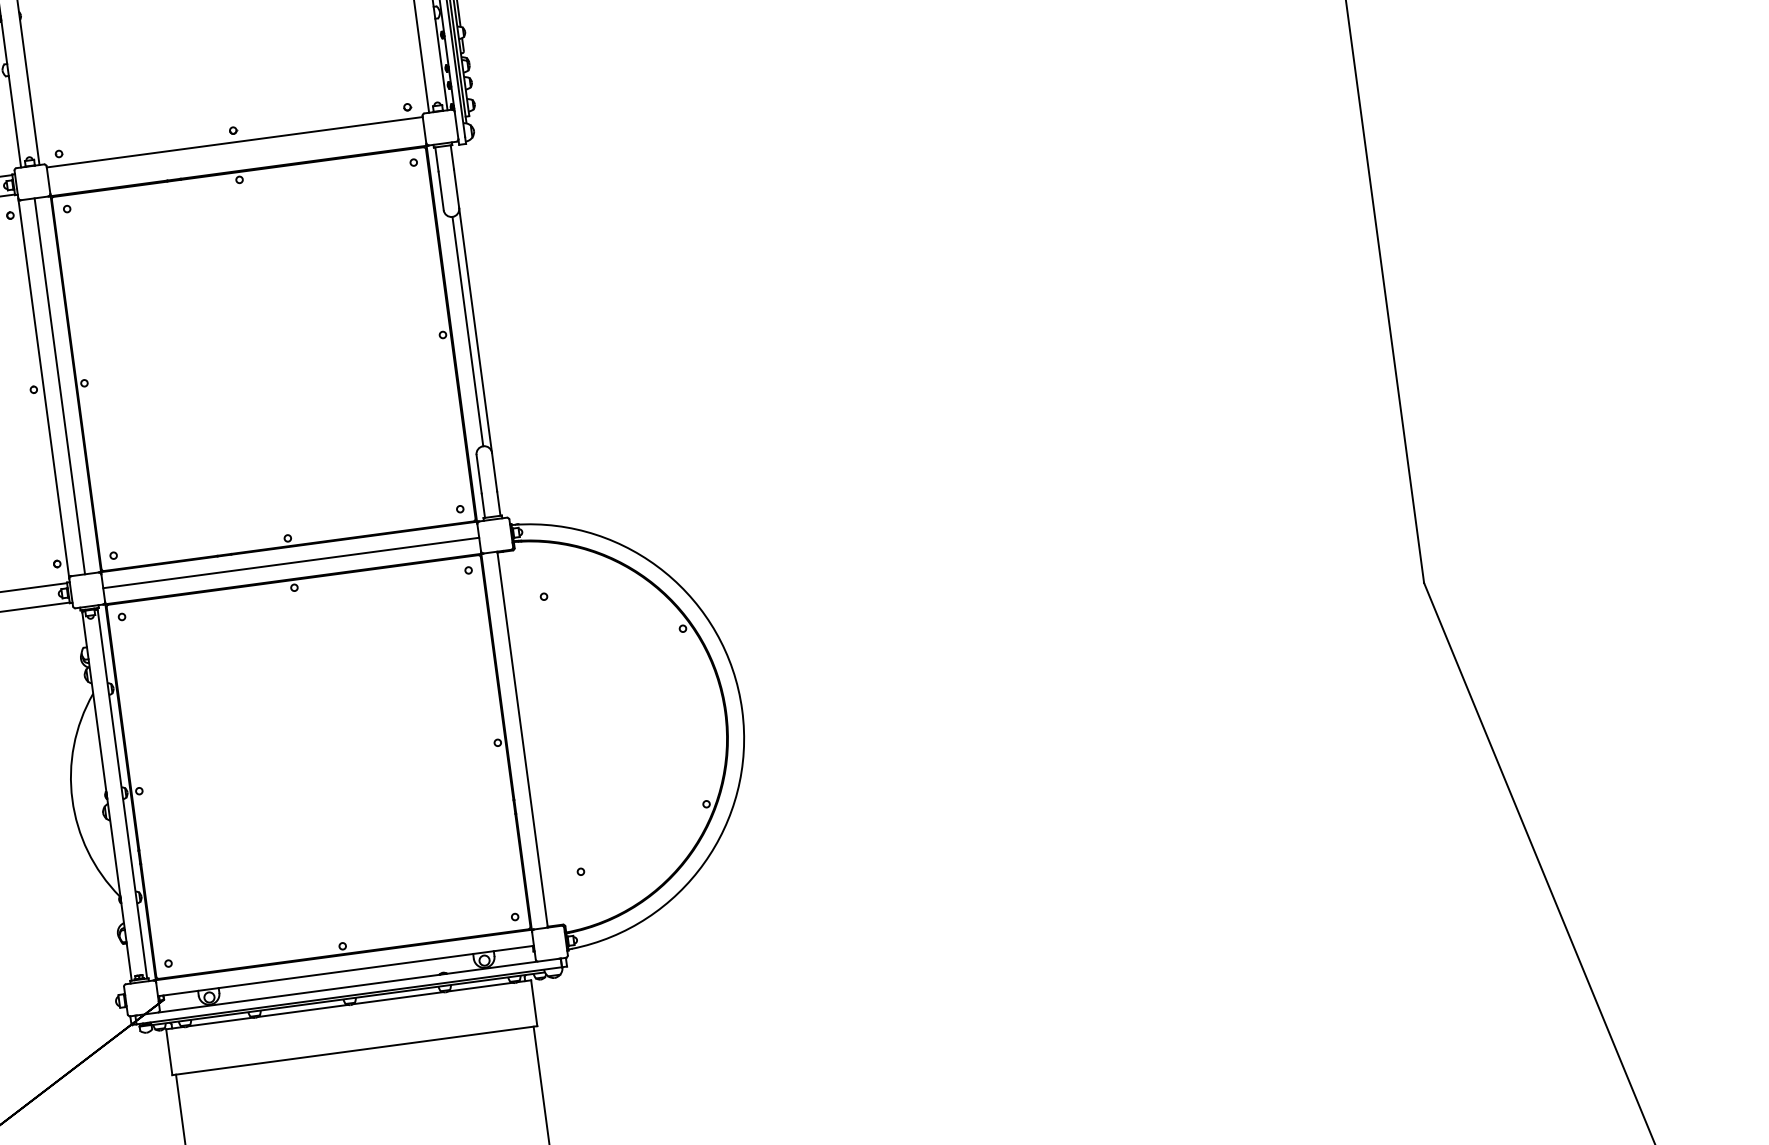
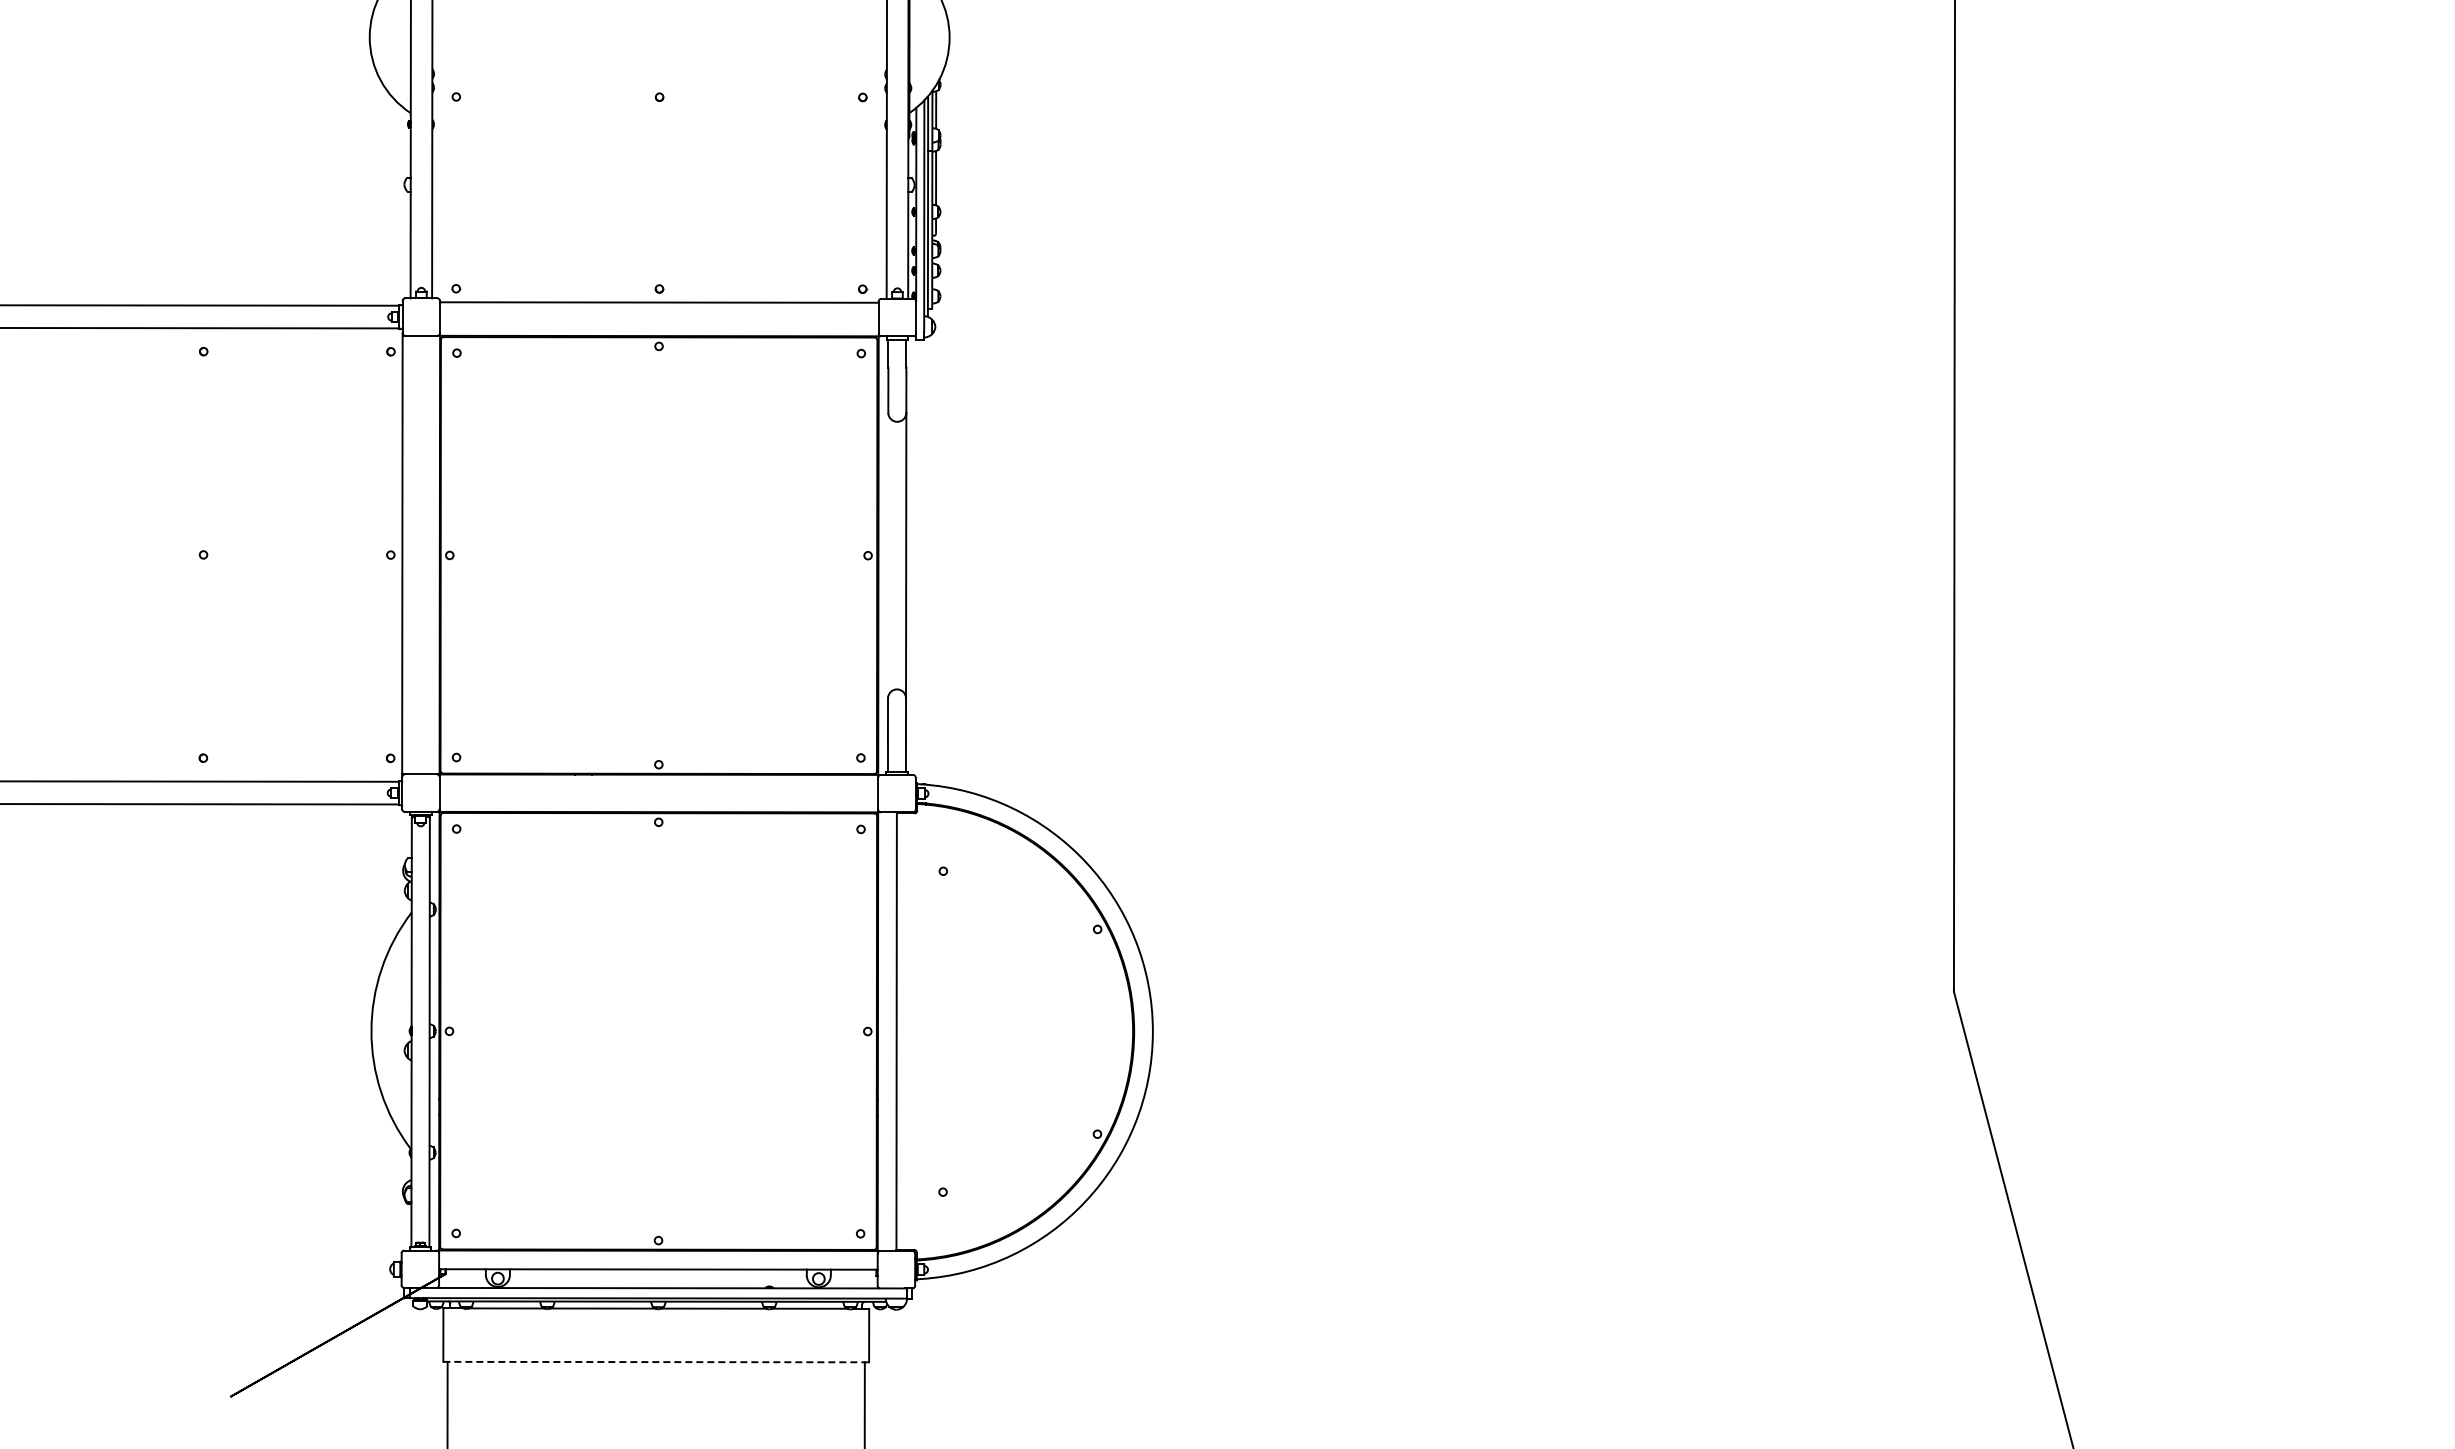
line: (468, 331) -> (897, 555), removed
line: (59, 385) -> (420, 554), removed
line: (290, 563) -> (658, 793), removed
line: (355, 1050) -> (656, 1362), solid -> dashed

